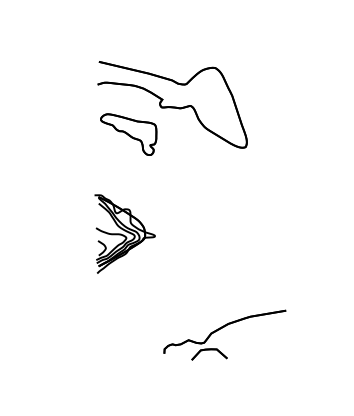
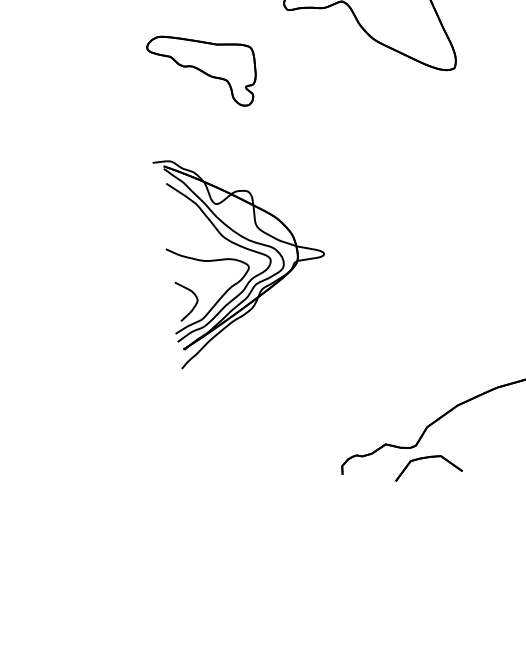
part: (128, 134) -> (202, 71), moved
part: (124, 233) -> (243, 255), size x1.4

